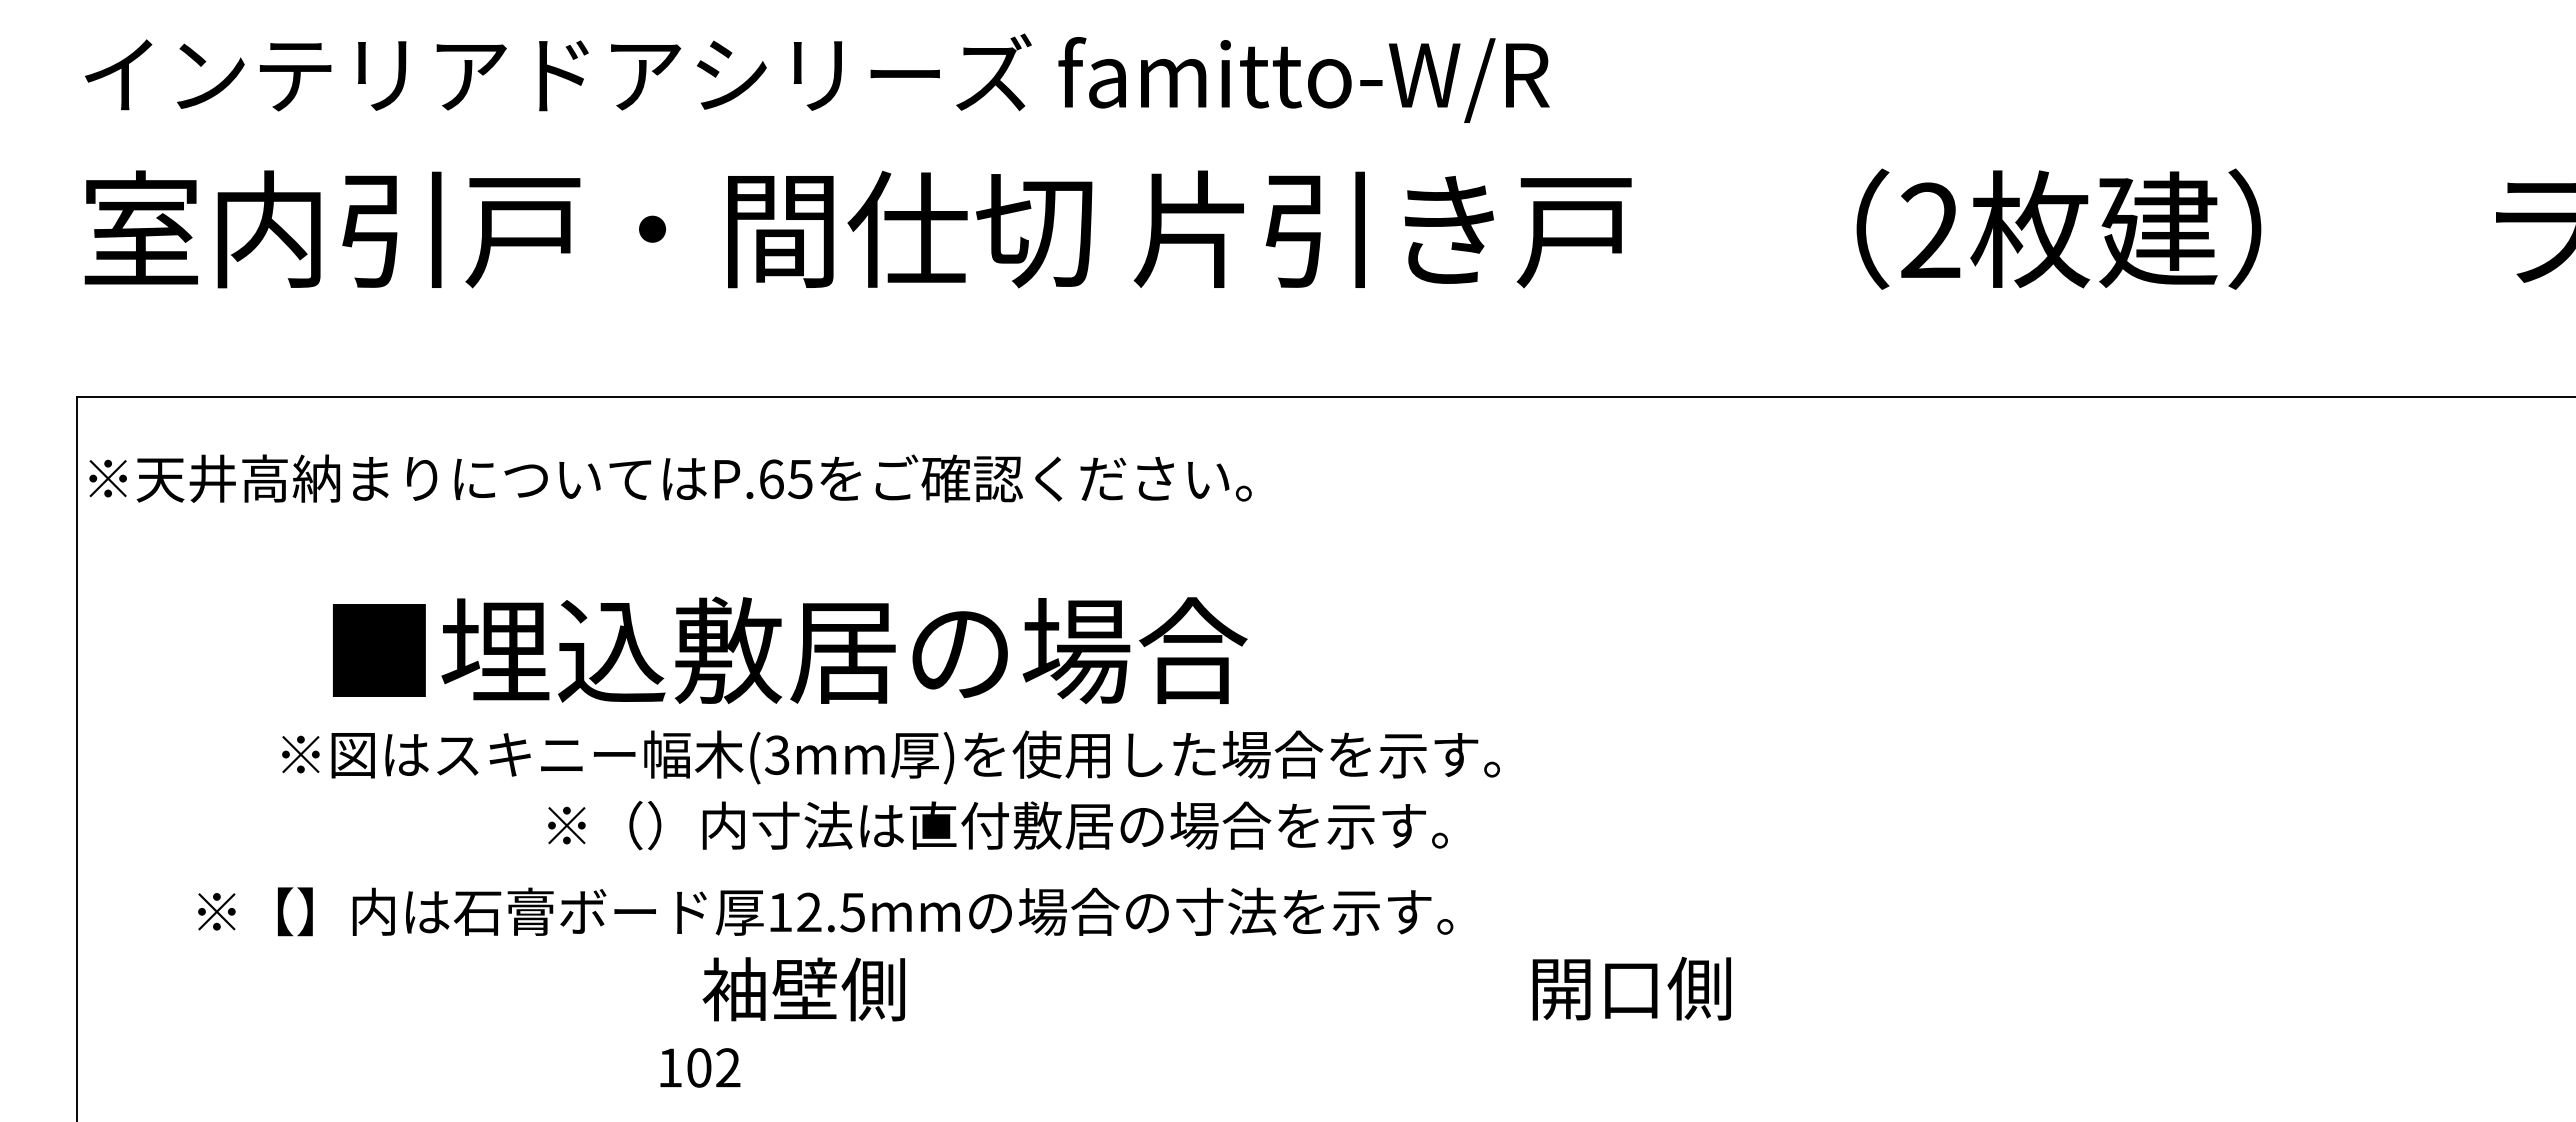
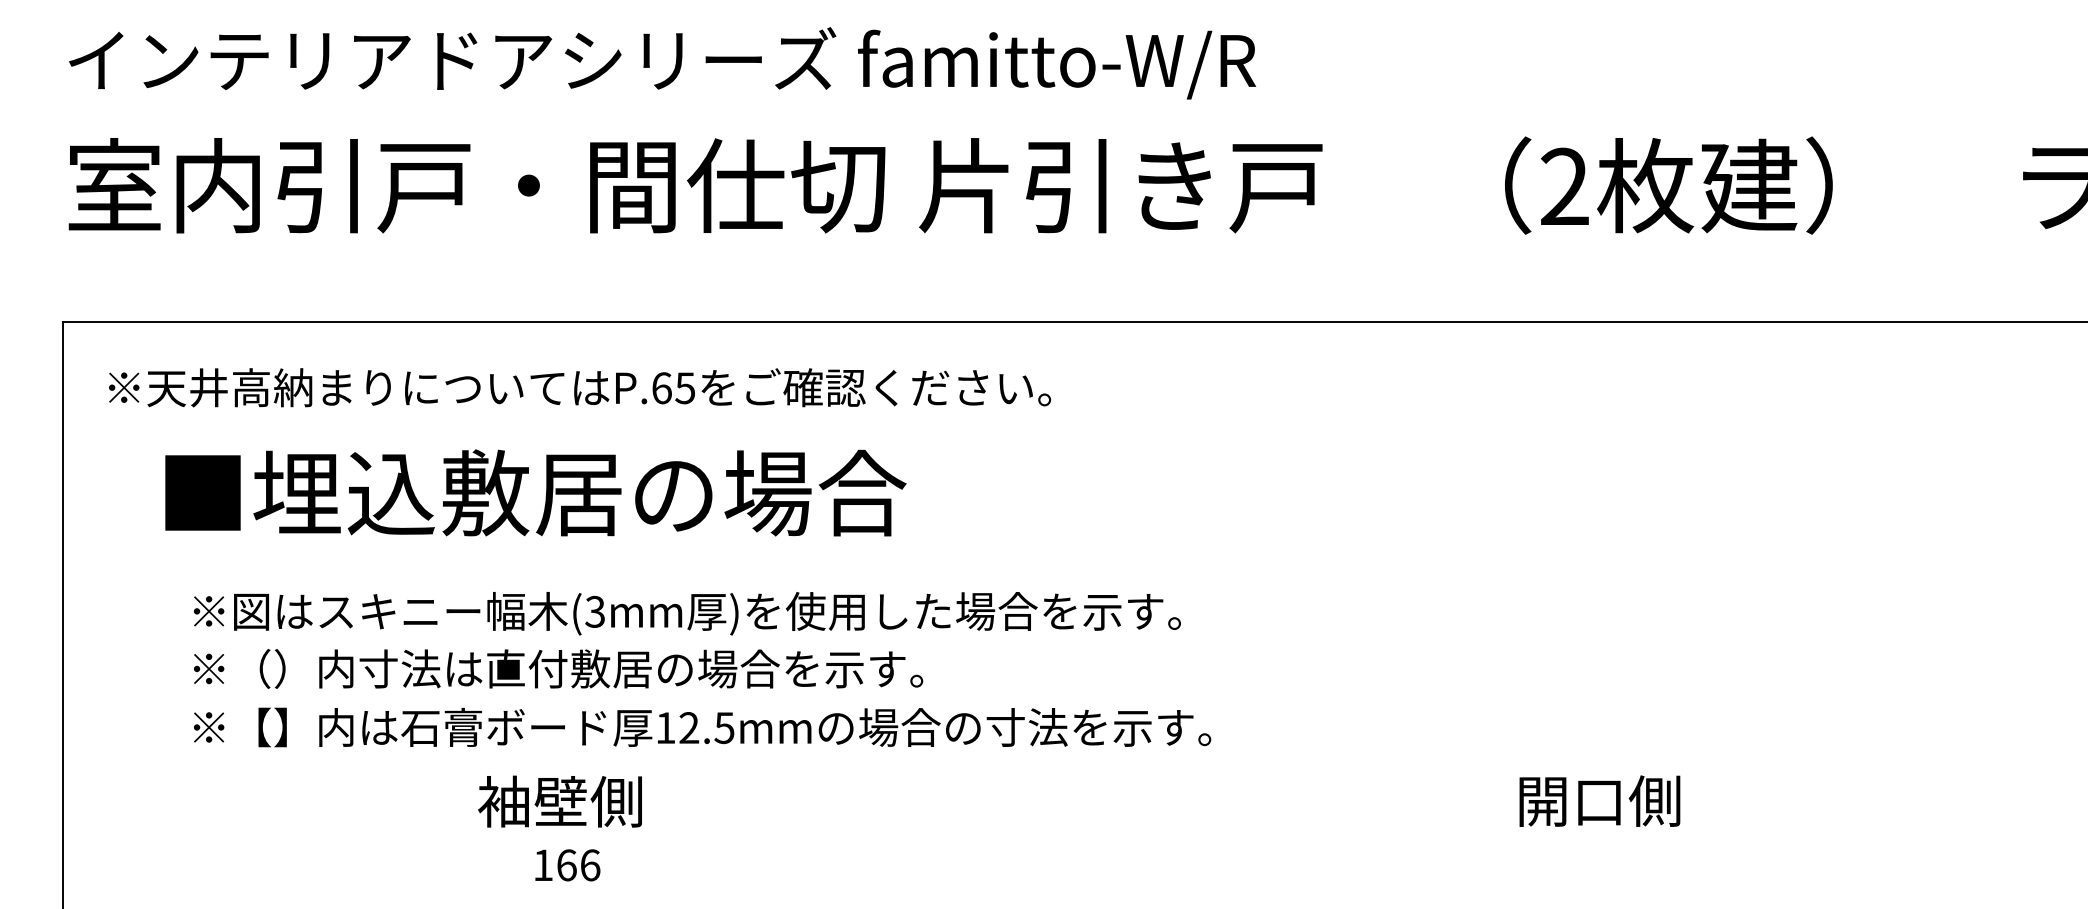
text: (670, 478) -> (579, 387), moved
text: (790, 650) -> (536, 492), moved
text: (890, 757) -> (686, 613), moved
text: (997, 825) -> (558, 668), moved
text: (825, 911) -> (702, 727), moved
text: (1631, 988) -> (1599, 800), moved
text: (803, 989) -> (559, 801), moved
text: (713, 1067) -> (578, 865), 102 -> 166

